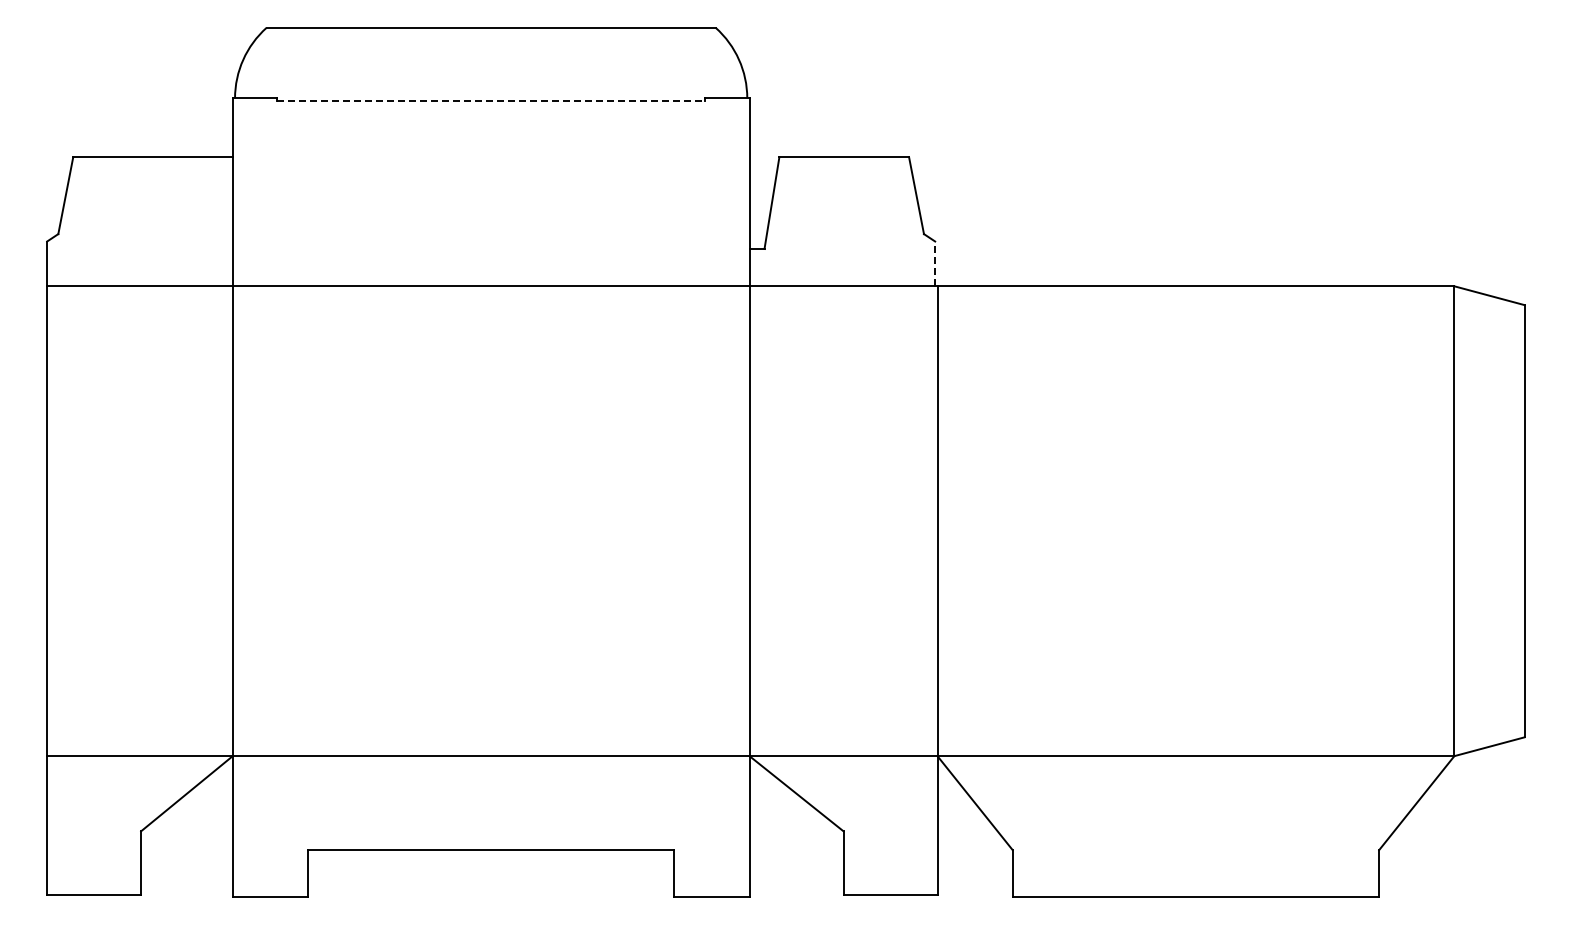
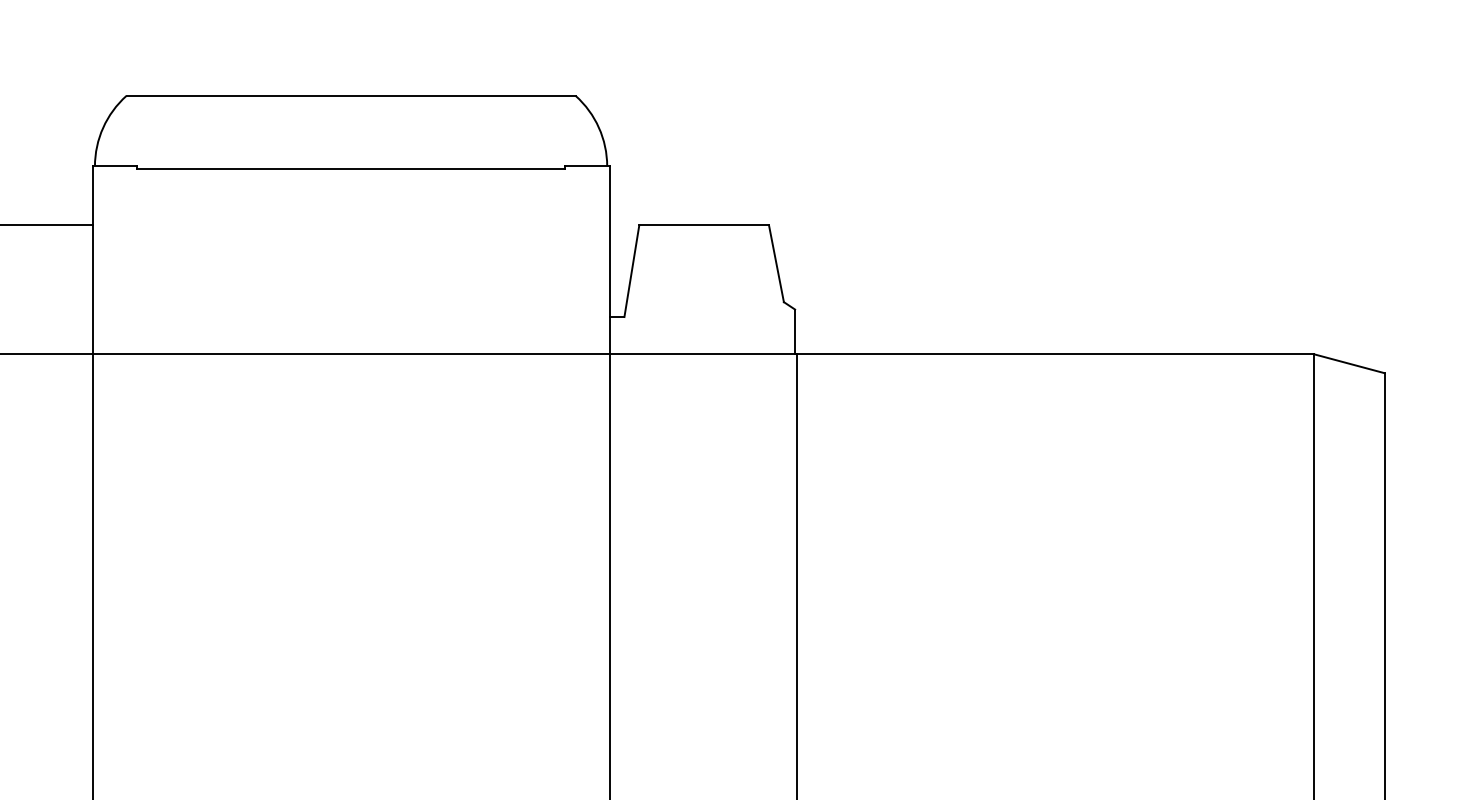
line: (491, 100) -> (351, 168), dashed -> solid
line: (935, 263) -> (795, 331), dashed -> solid

